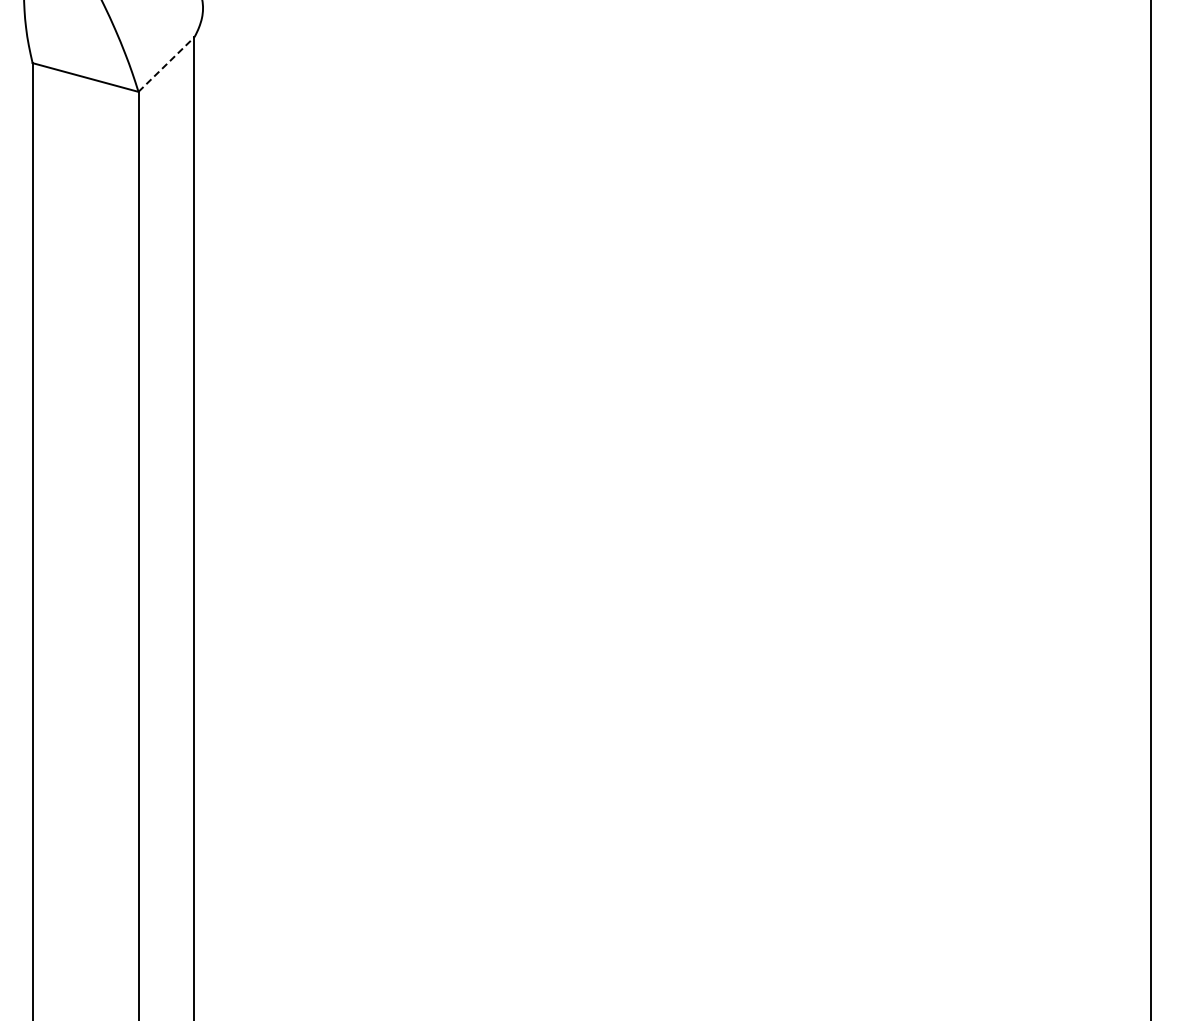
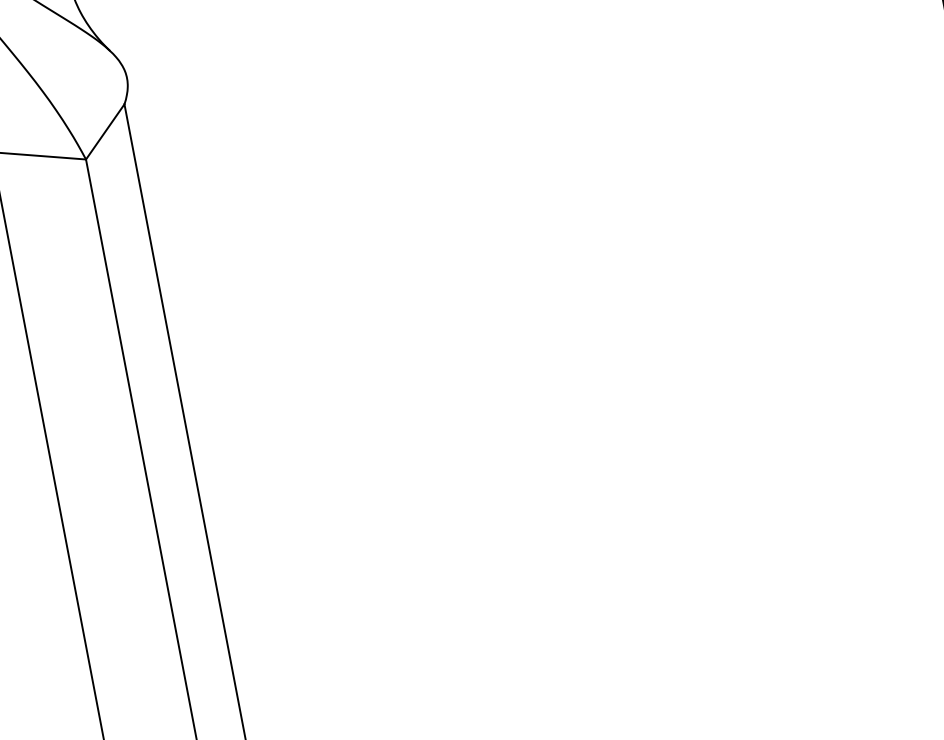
line: (166, 64) -> (105, 131), dashed -> solid

